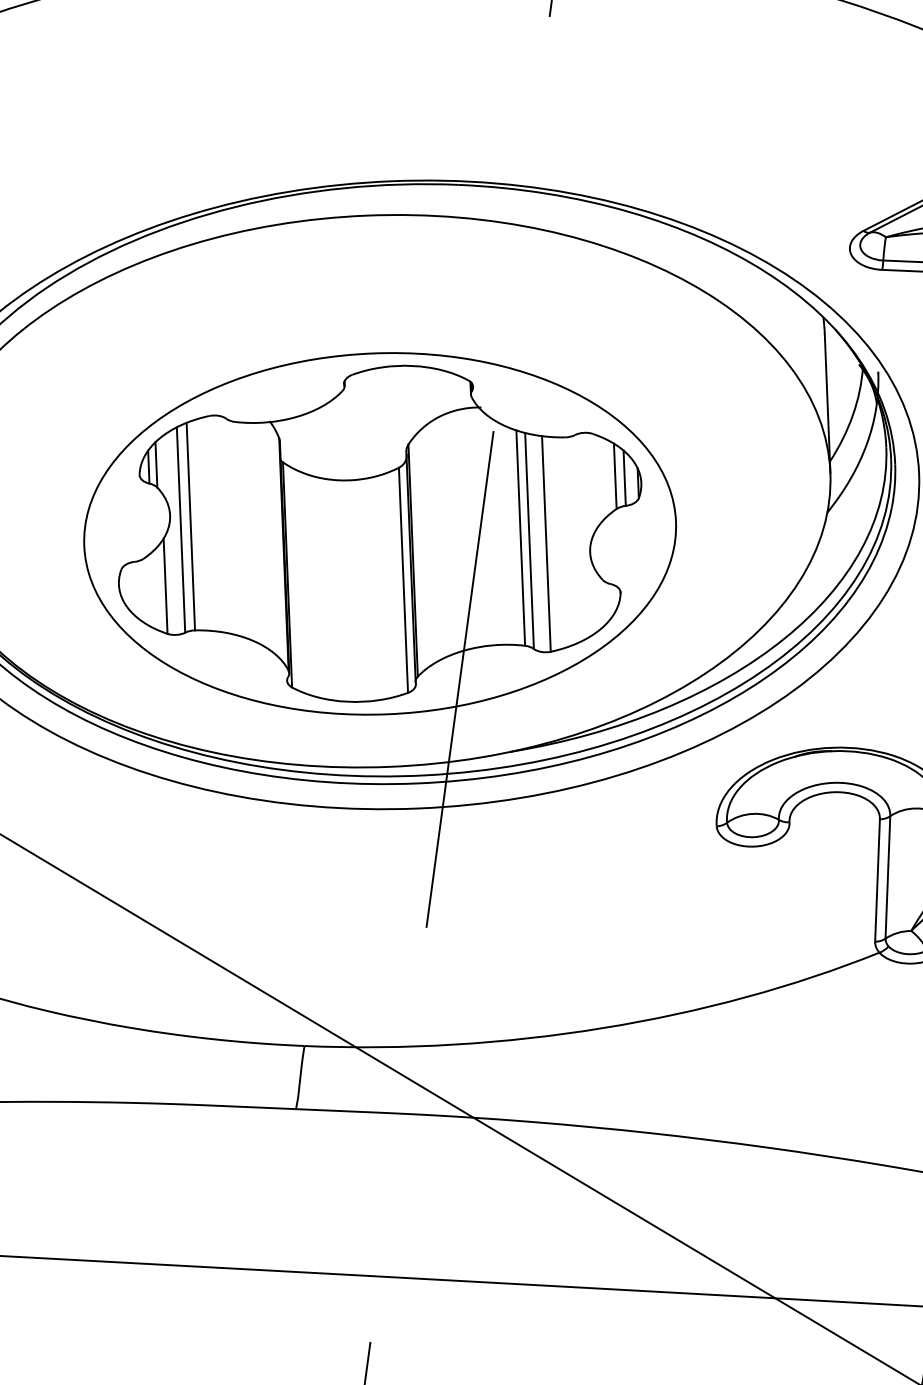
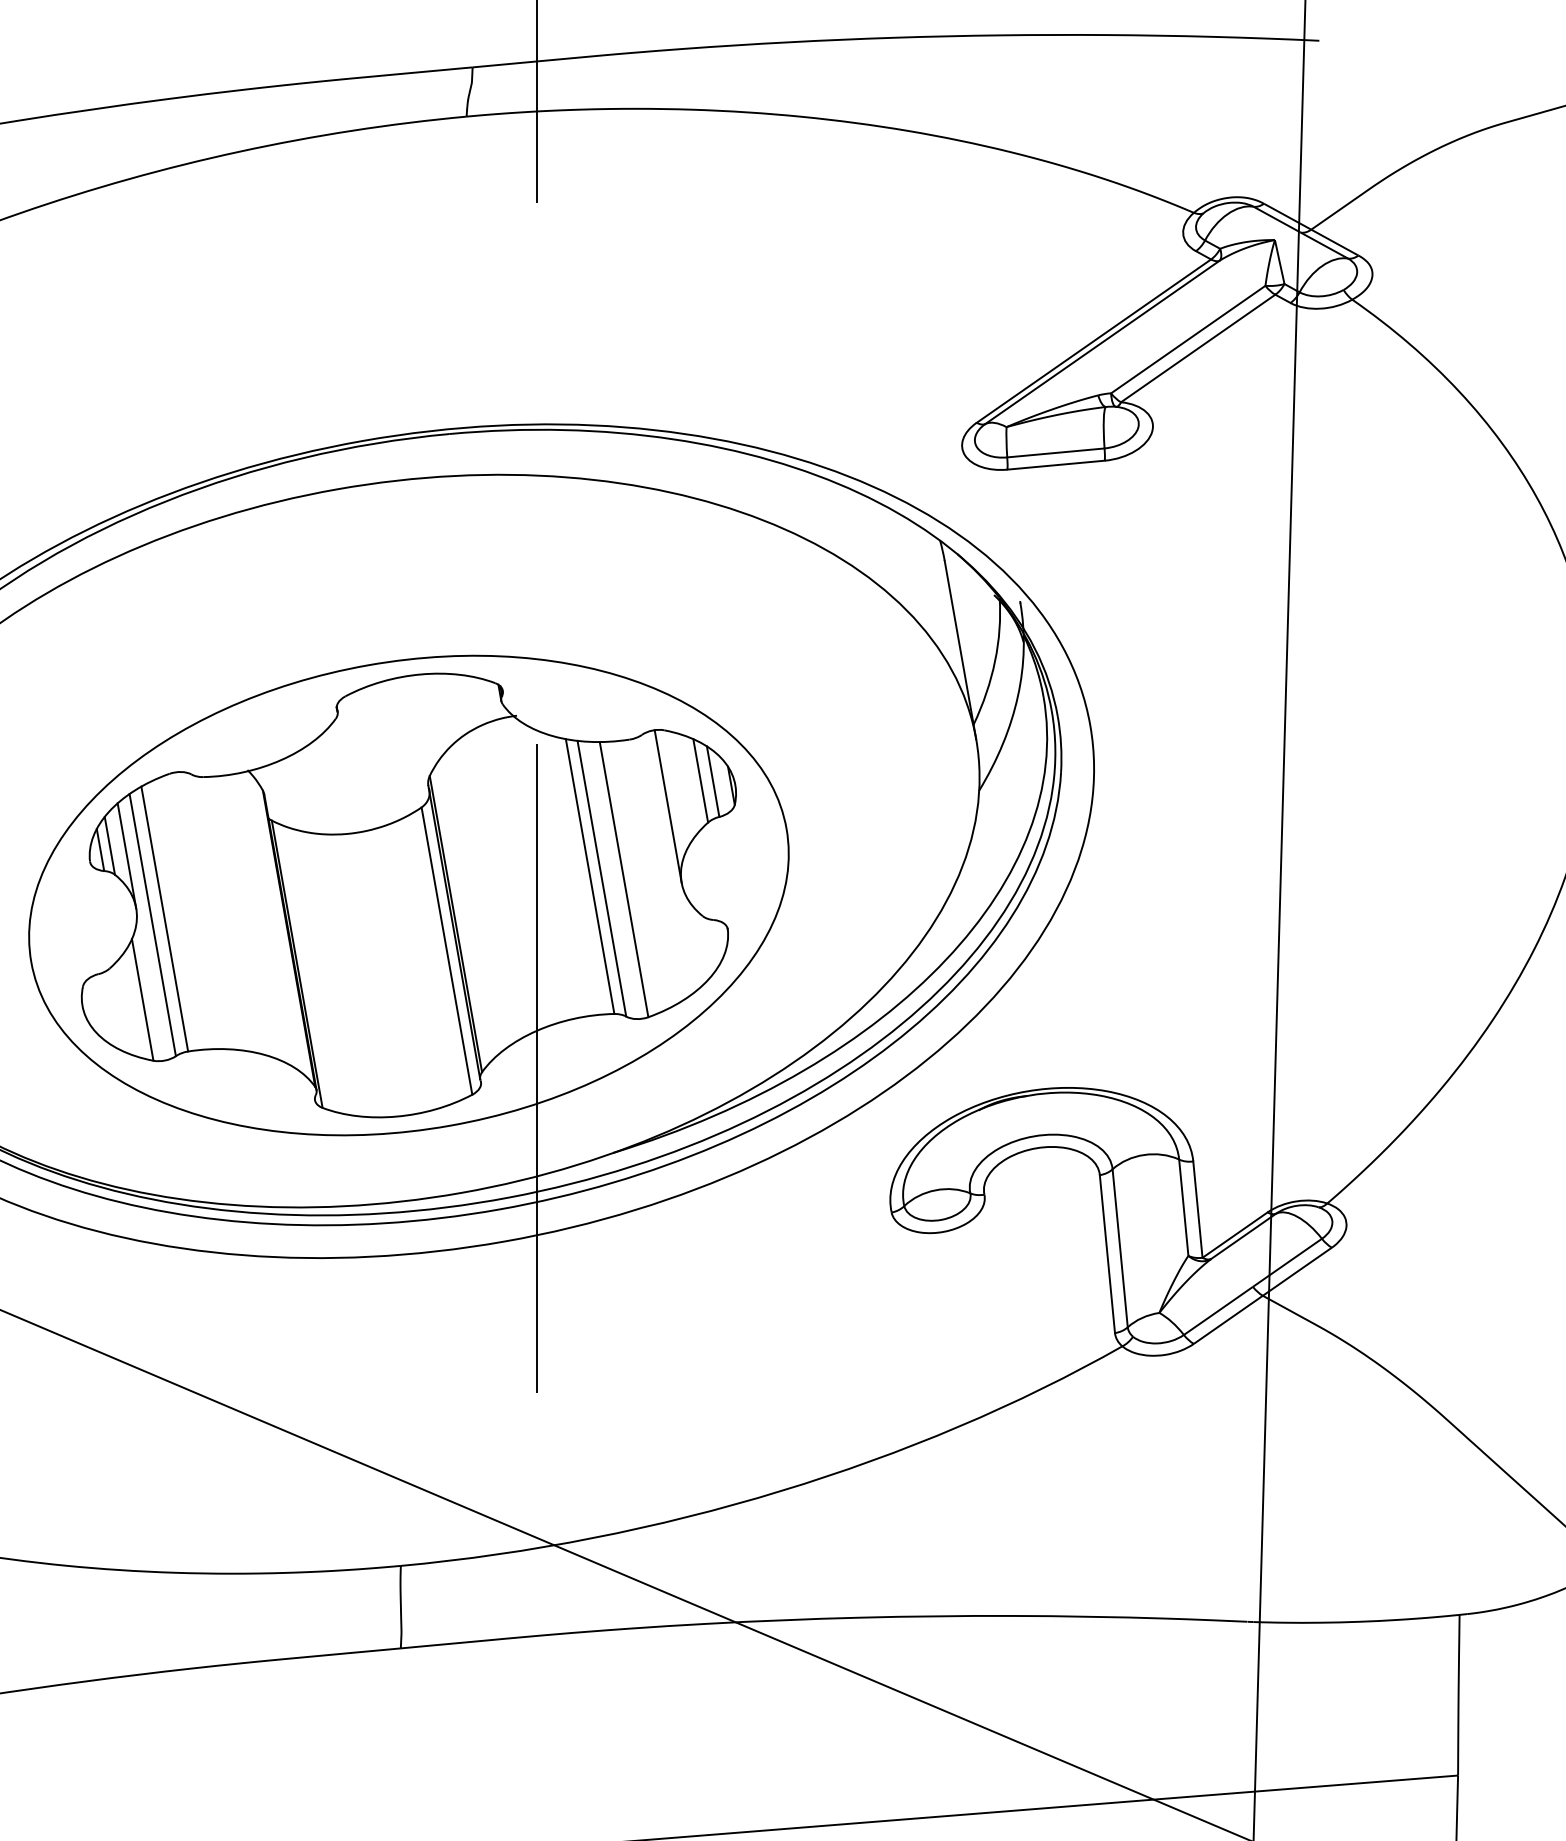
line: (168, 474) -> (126, 855), added
line: (587, 492) -> (667, 806), added

